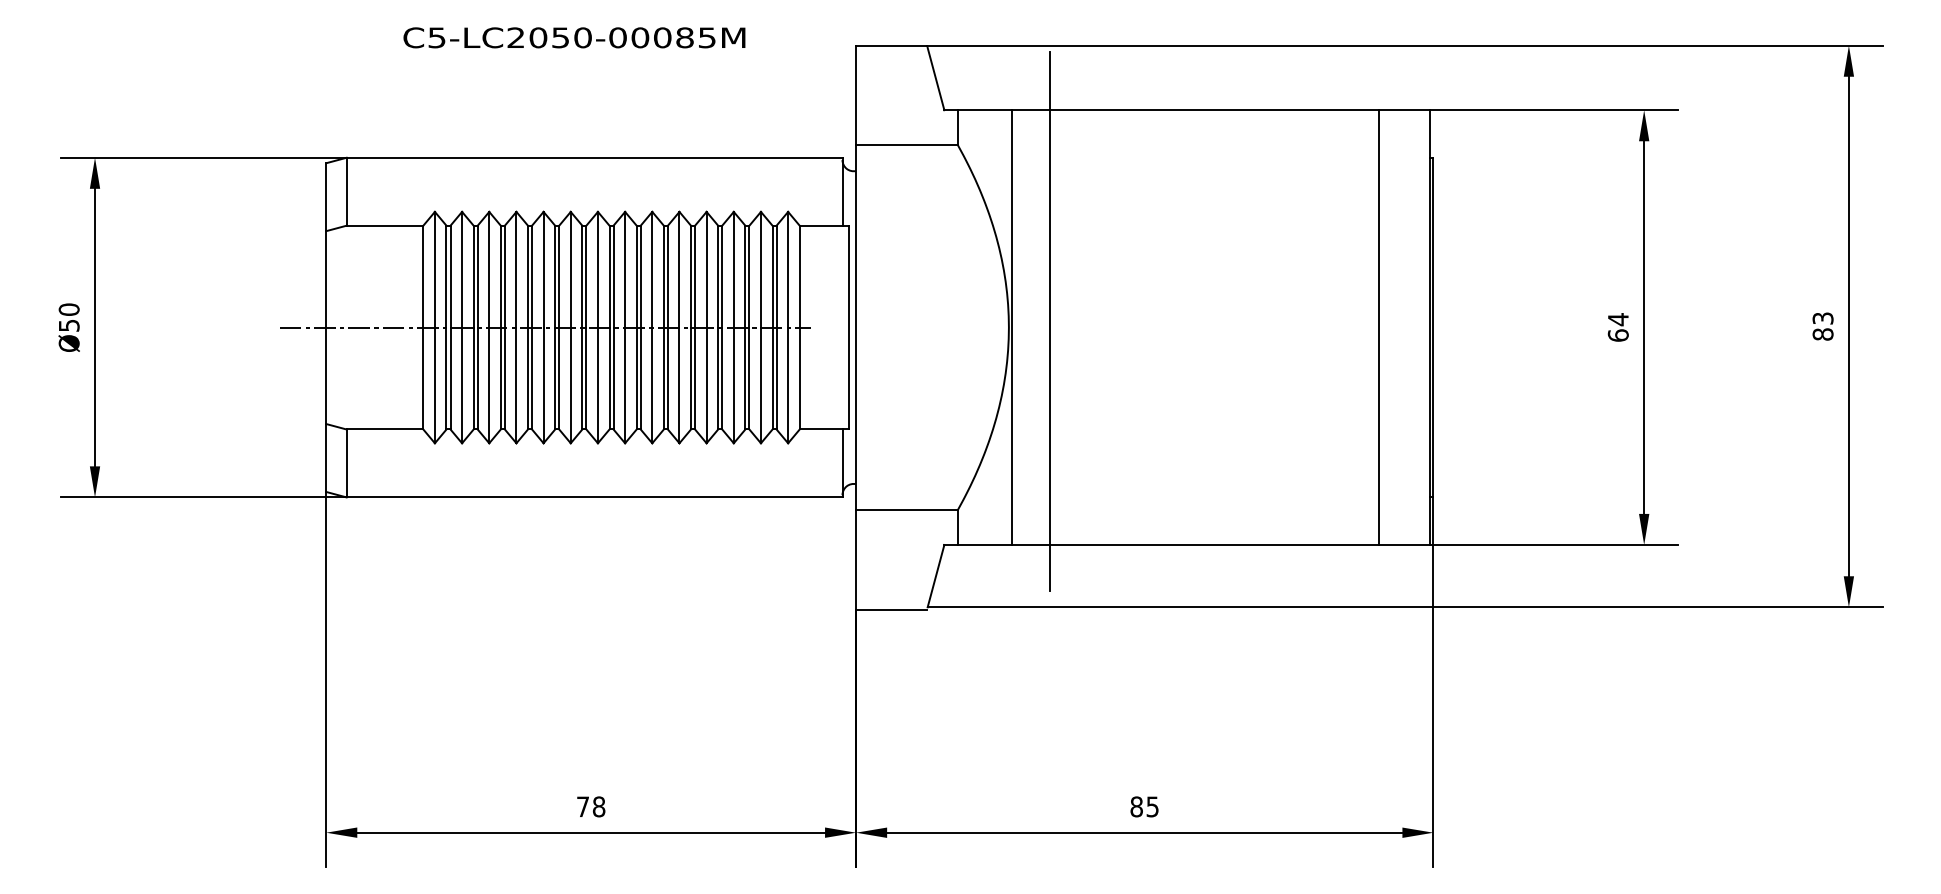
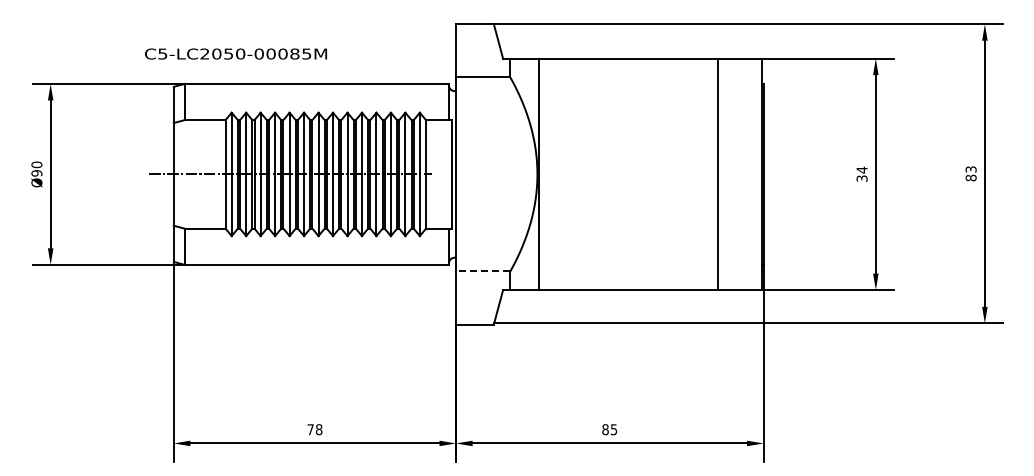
text: (573, 36) -> (235, 53), moved
line: (1050, 320) -> (559, 170), removed
text: (68, 325) -> (36, 173), Ø50 -> Ø90
line: (1378, 327) -> (717, 174), moved
text: (1617, 335) -> (861, 178), 64 -> 34
line: (905, 509) -> (482, 271), solid -> dashed

